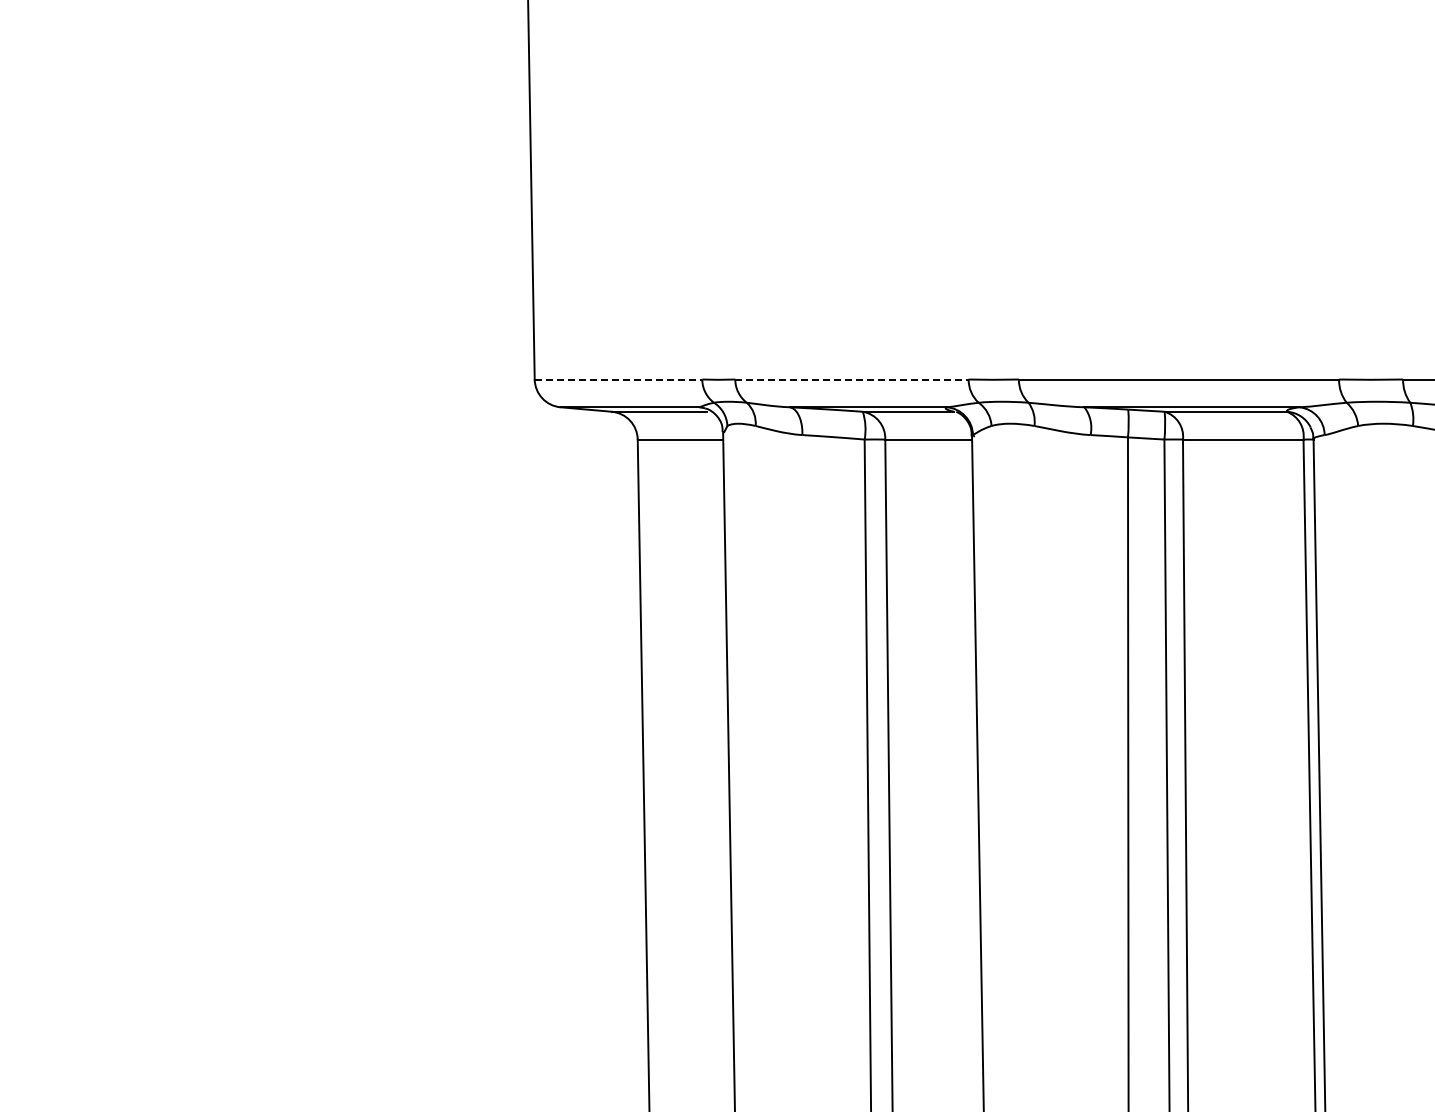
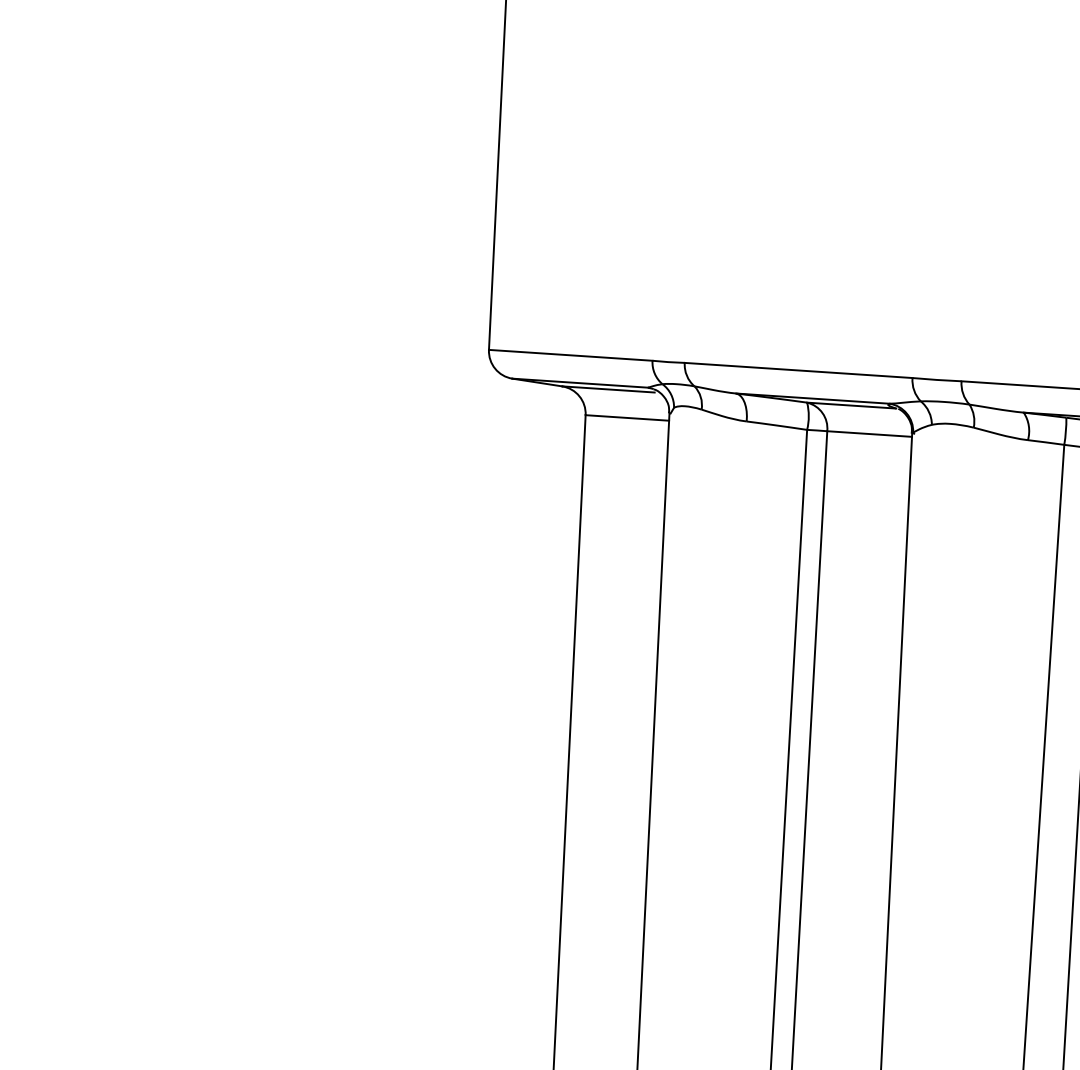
line: (618, 379) -> (570, 355), dashed -> solid
line: (852, 379) -> (799, 370), dashed -> solid

